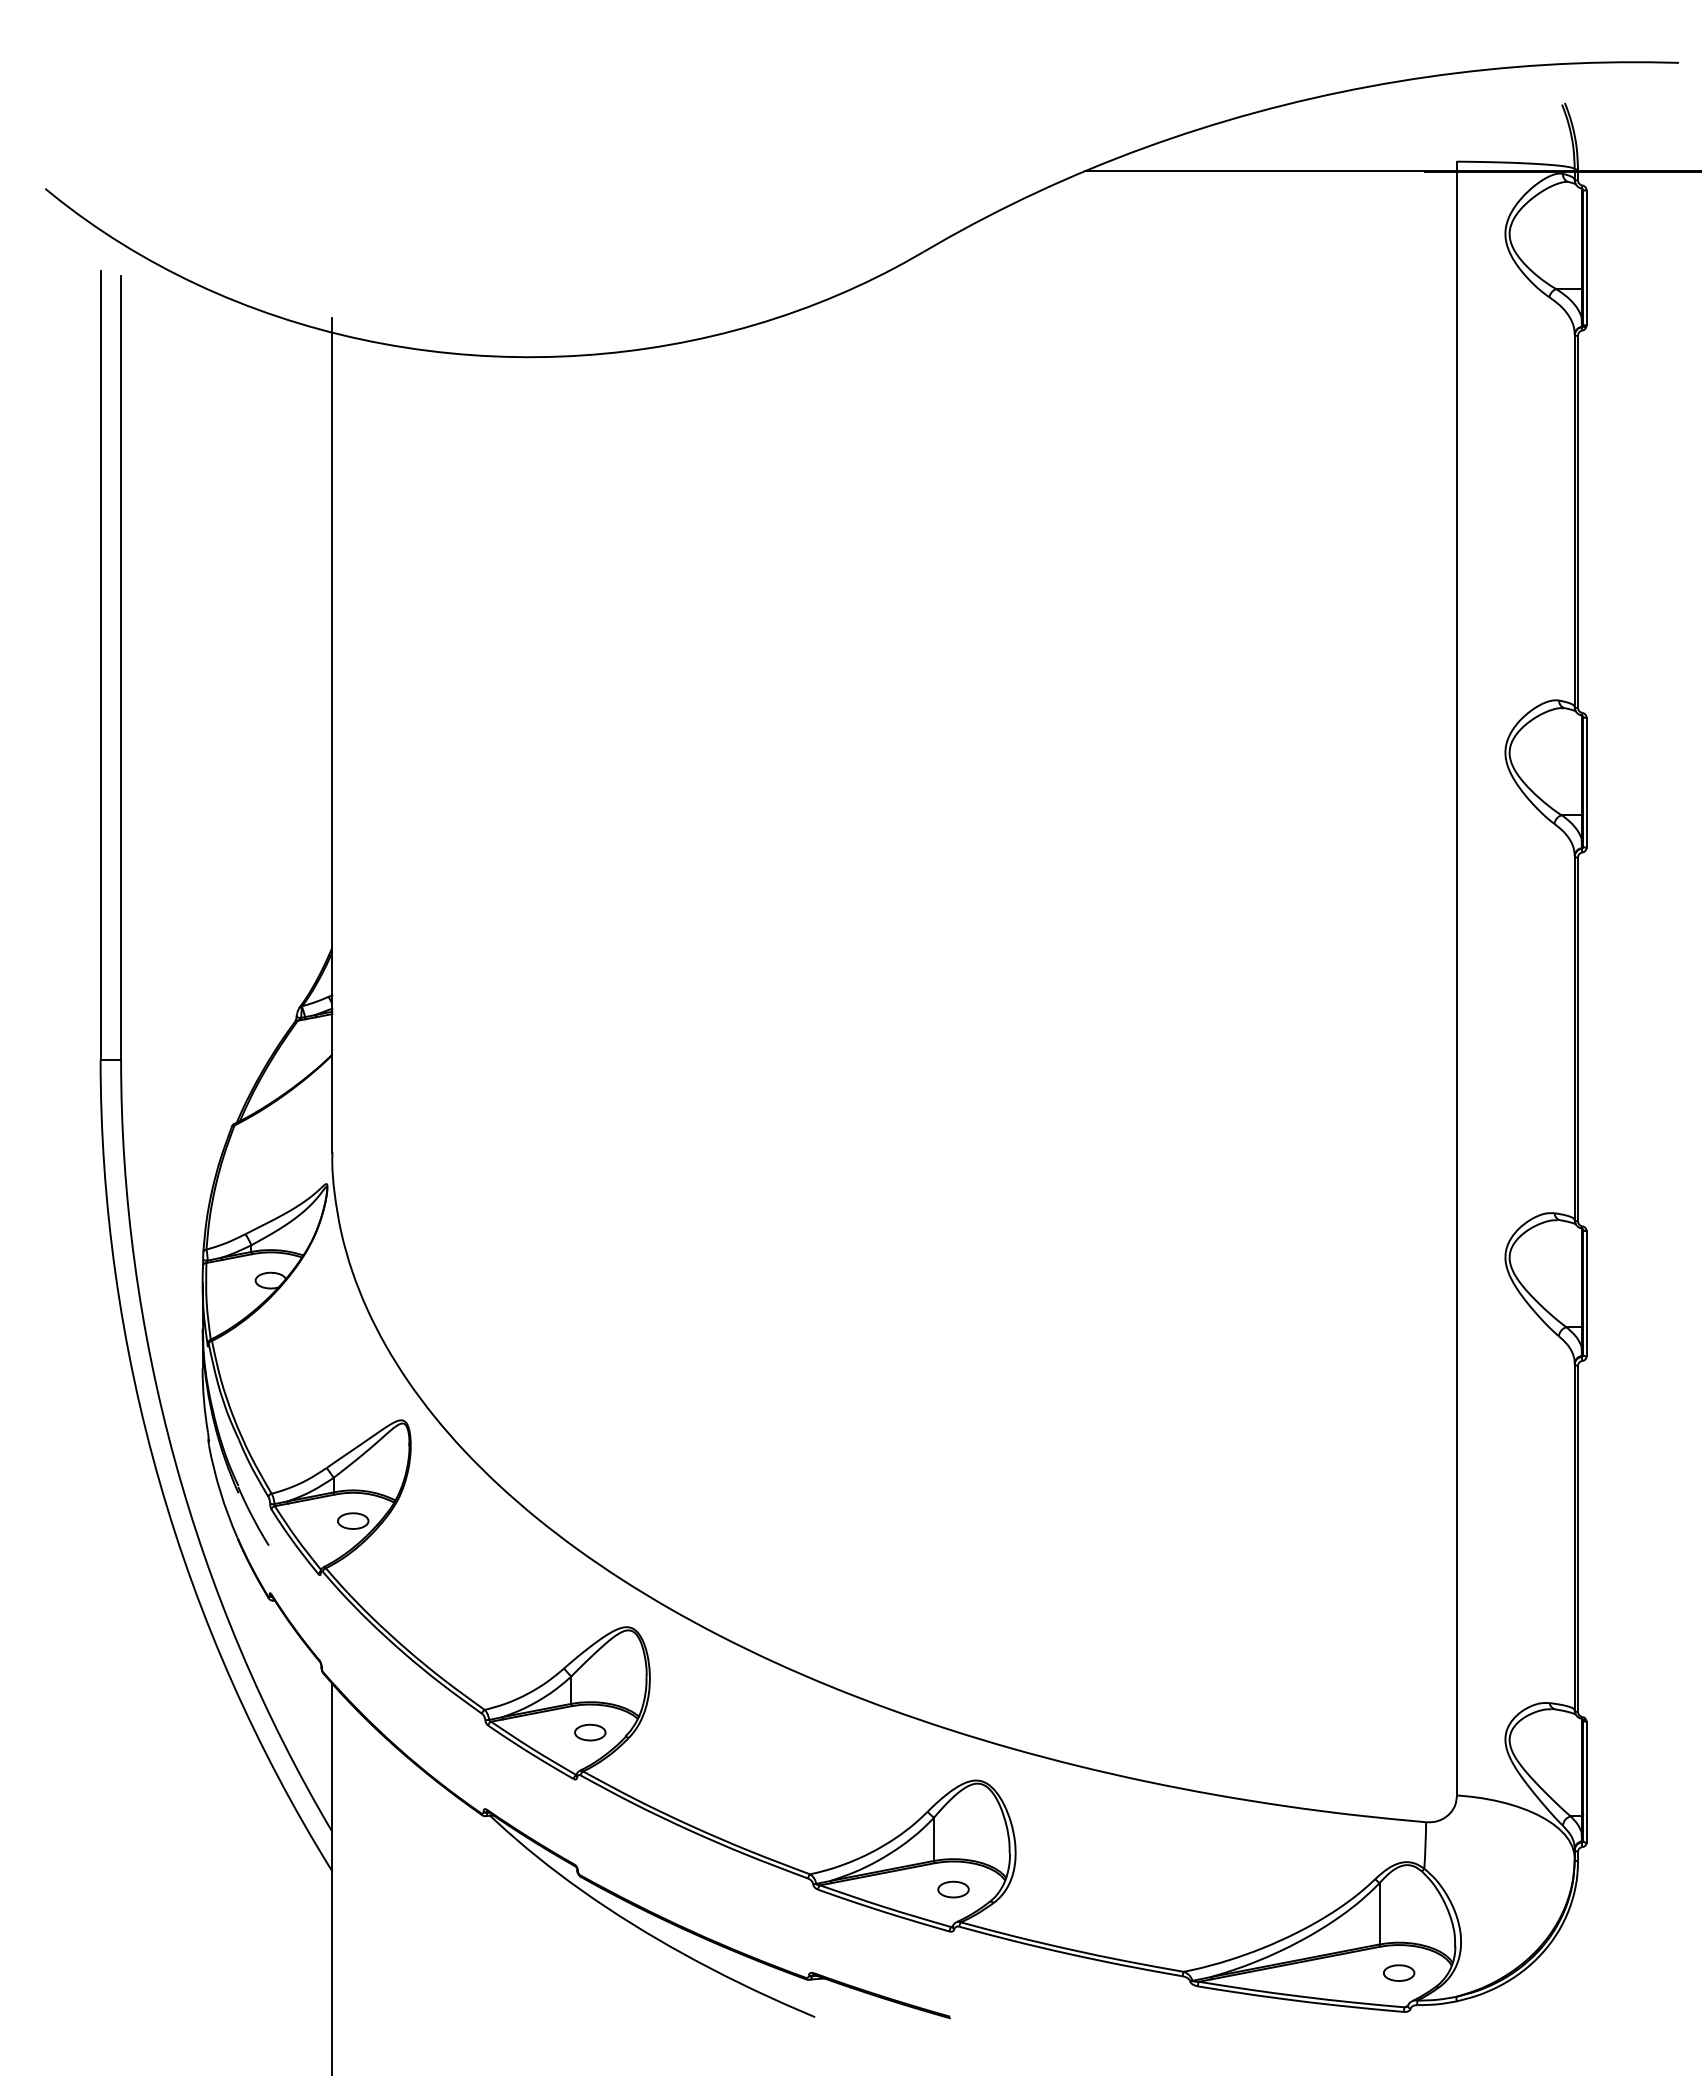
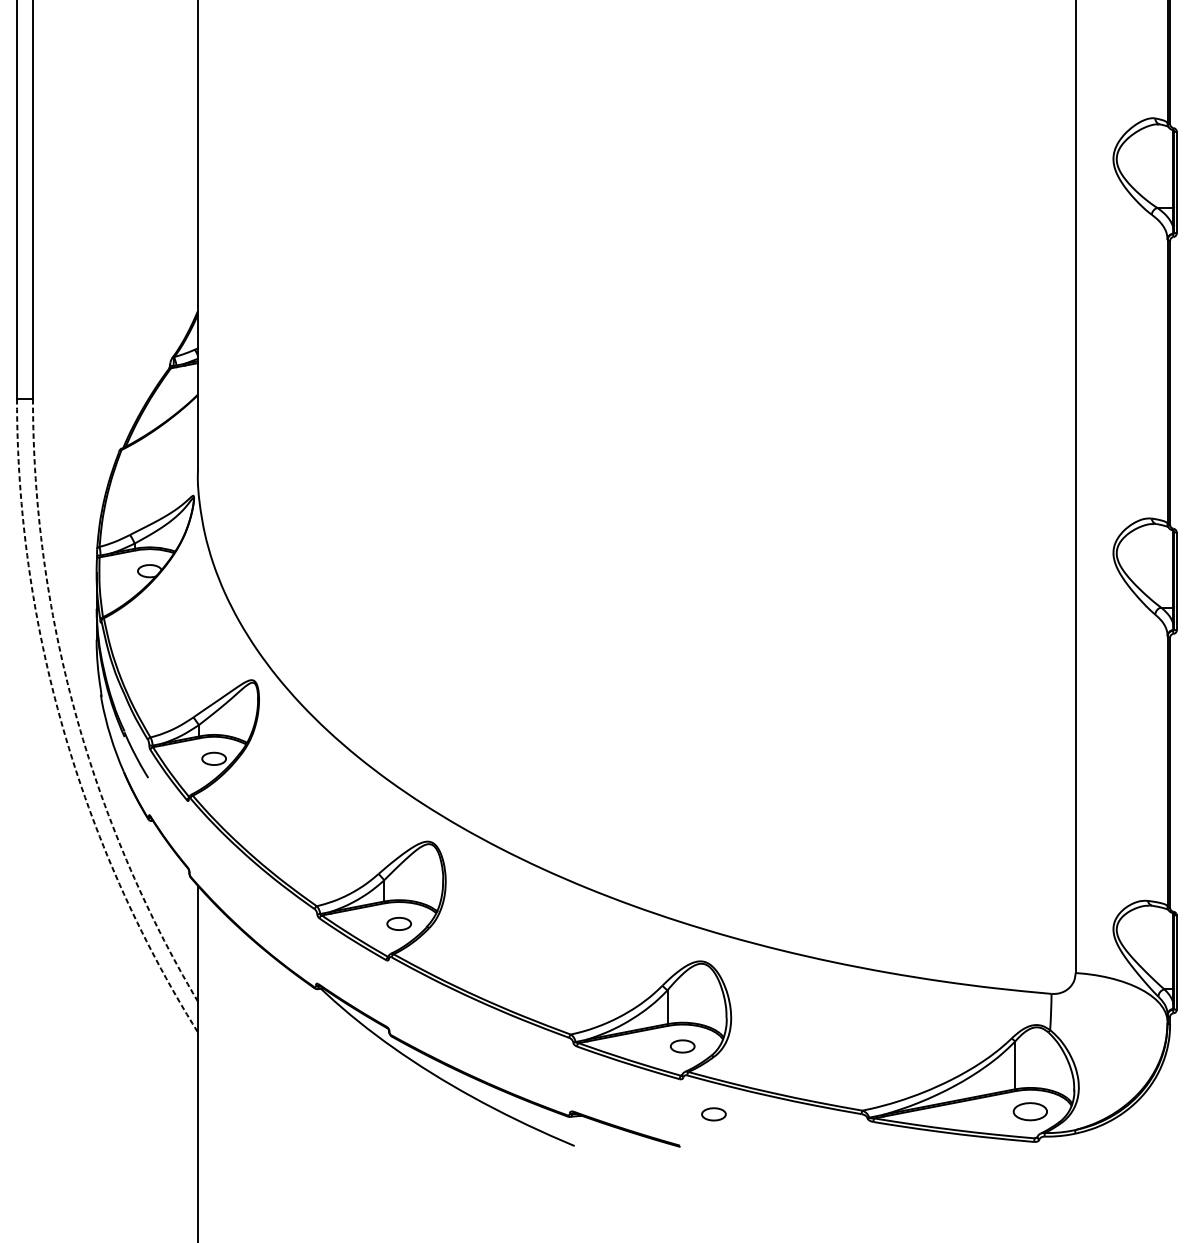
arc: (174, 1460) -> (74, 711), solid -> dashed
arc: (159, 1481) -> (62, 727), solid -> dashed
part: (1399, 1972) -> (1030, 1111), size x1.4
part: (993, 1976) -> (713, 1114), added

